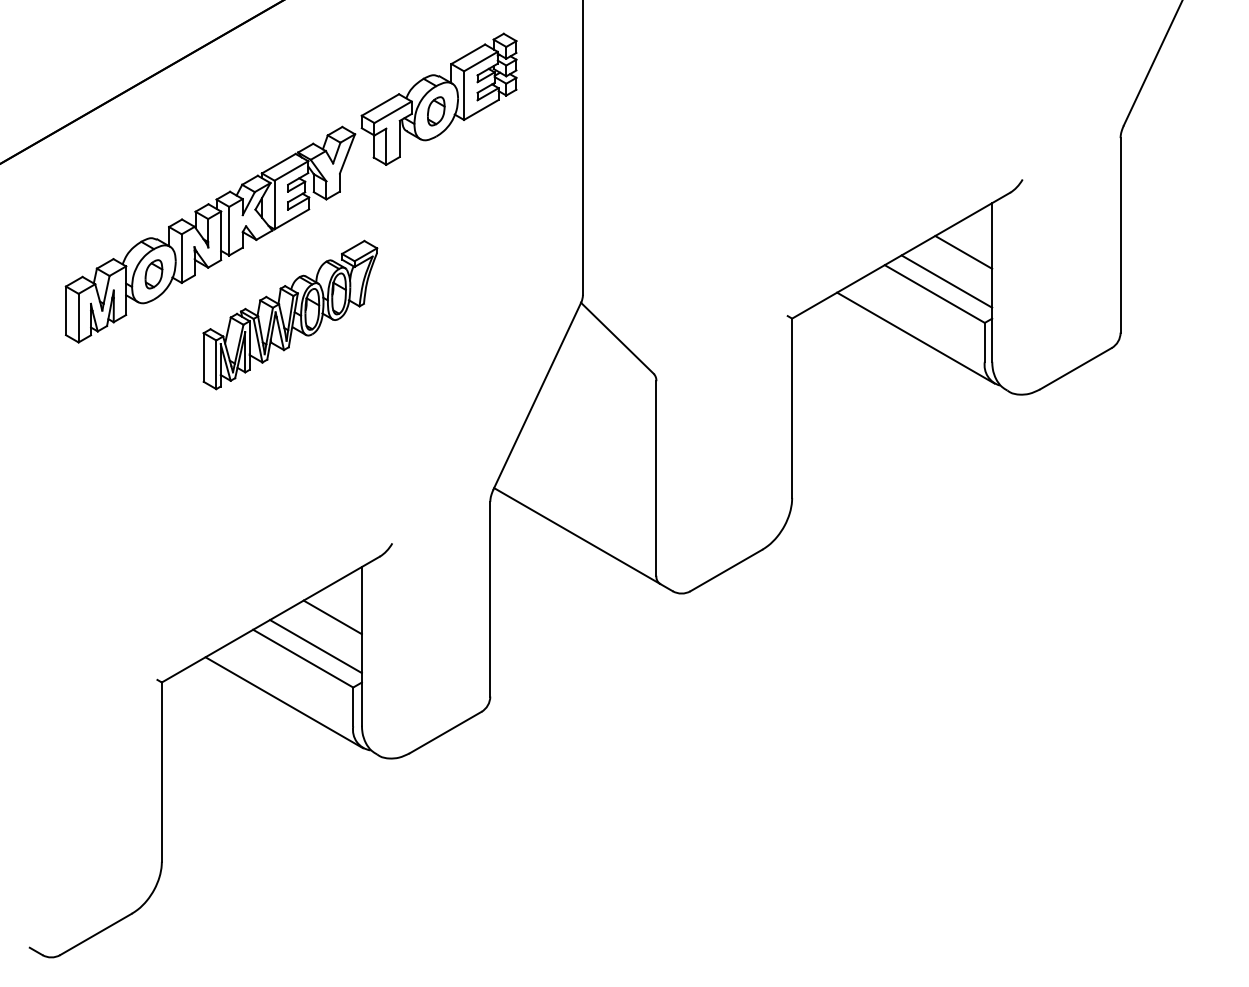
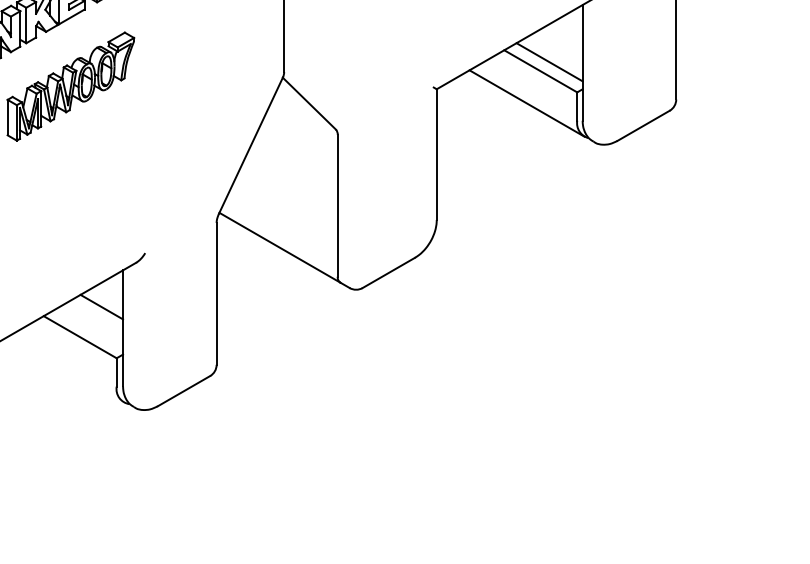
line: (963, 252) -> (561, 41), removed
line: (315, 646) -> (89, 328), removed
line: (284, 702) -> (66, 369), removed

